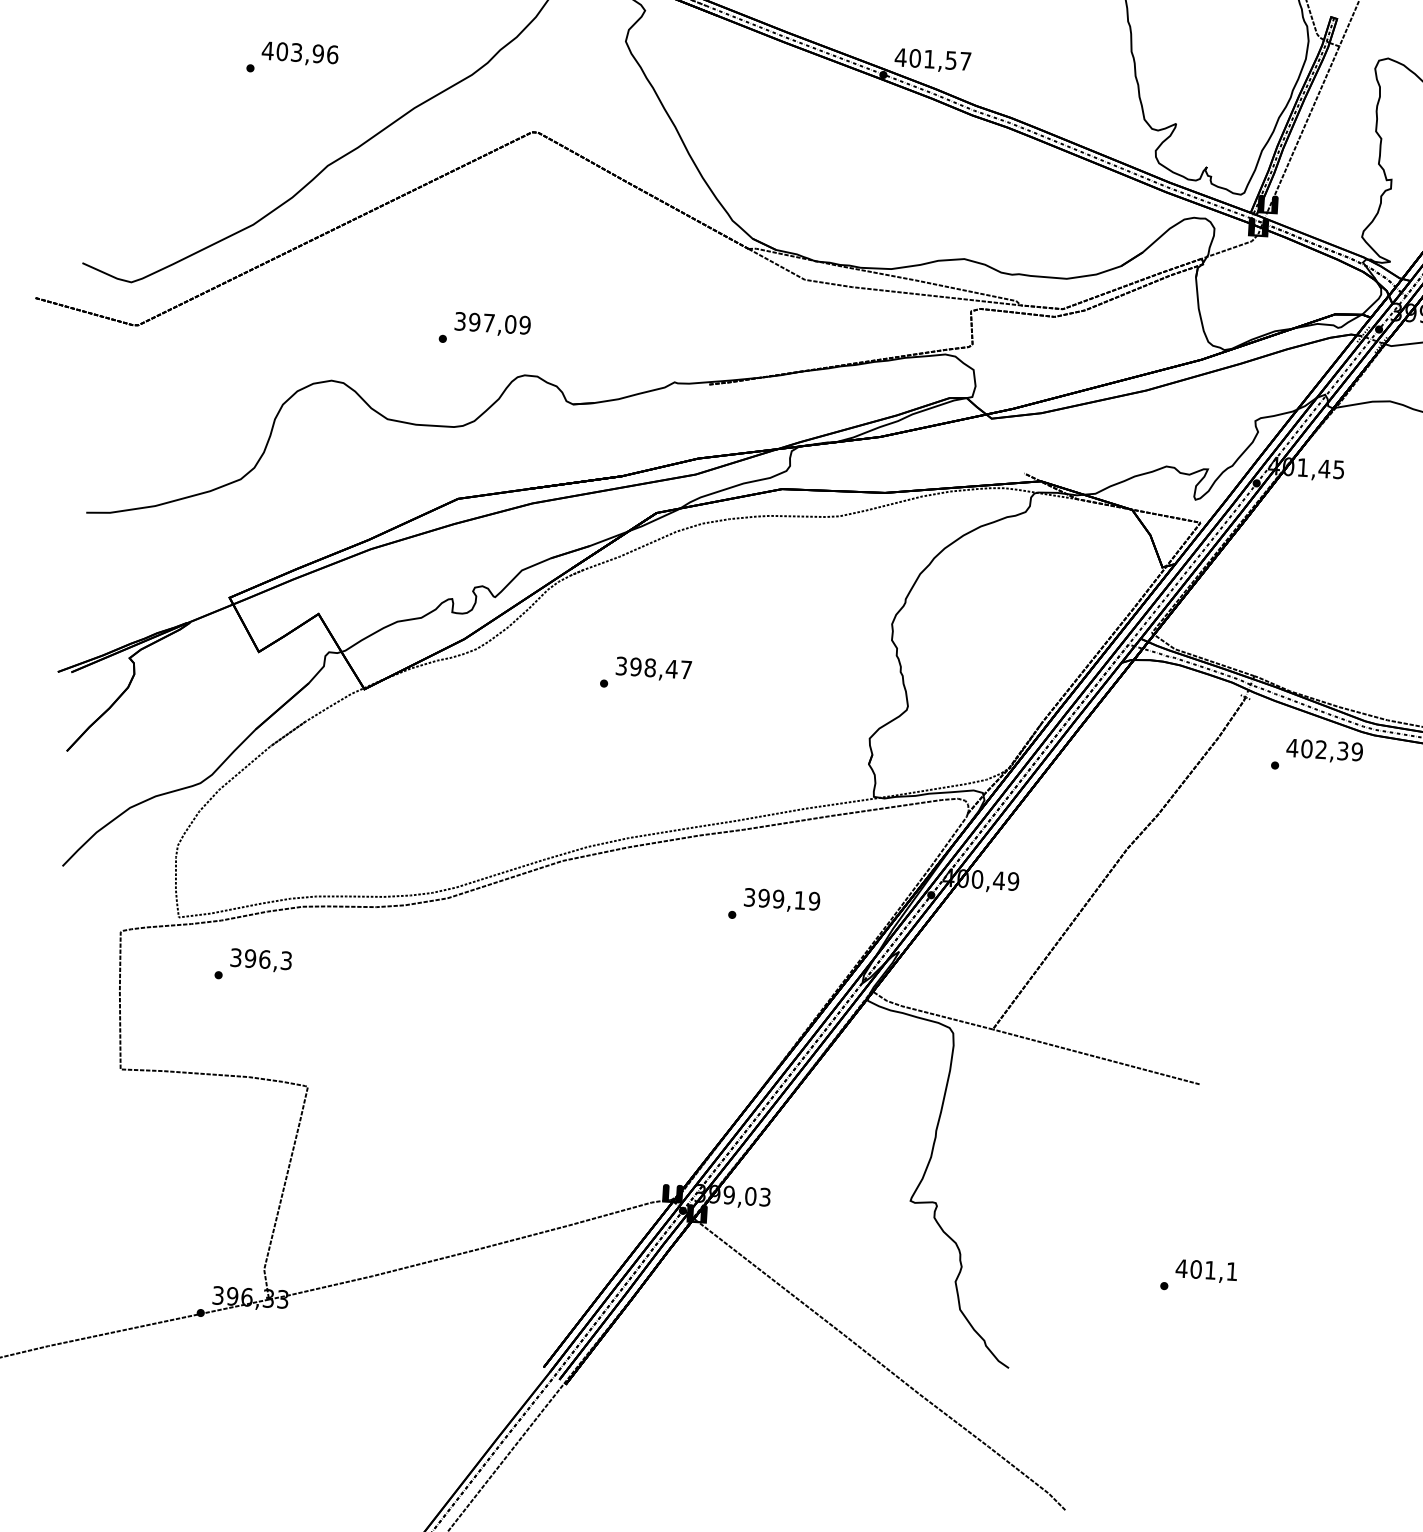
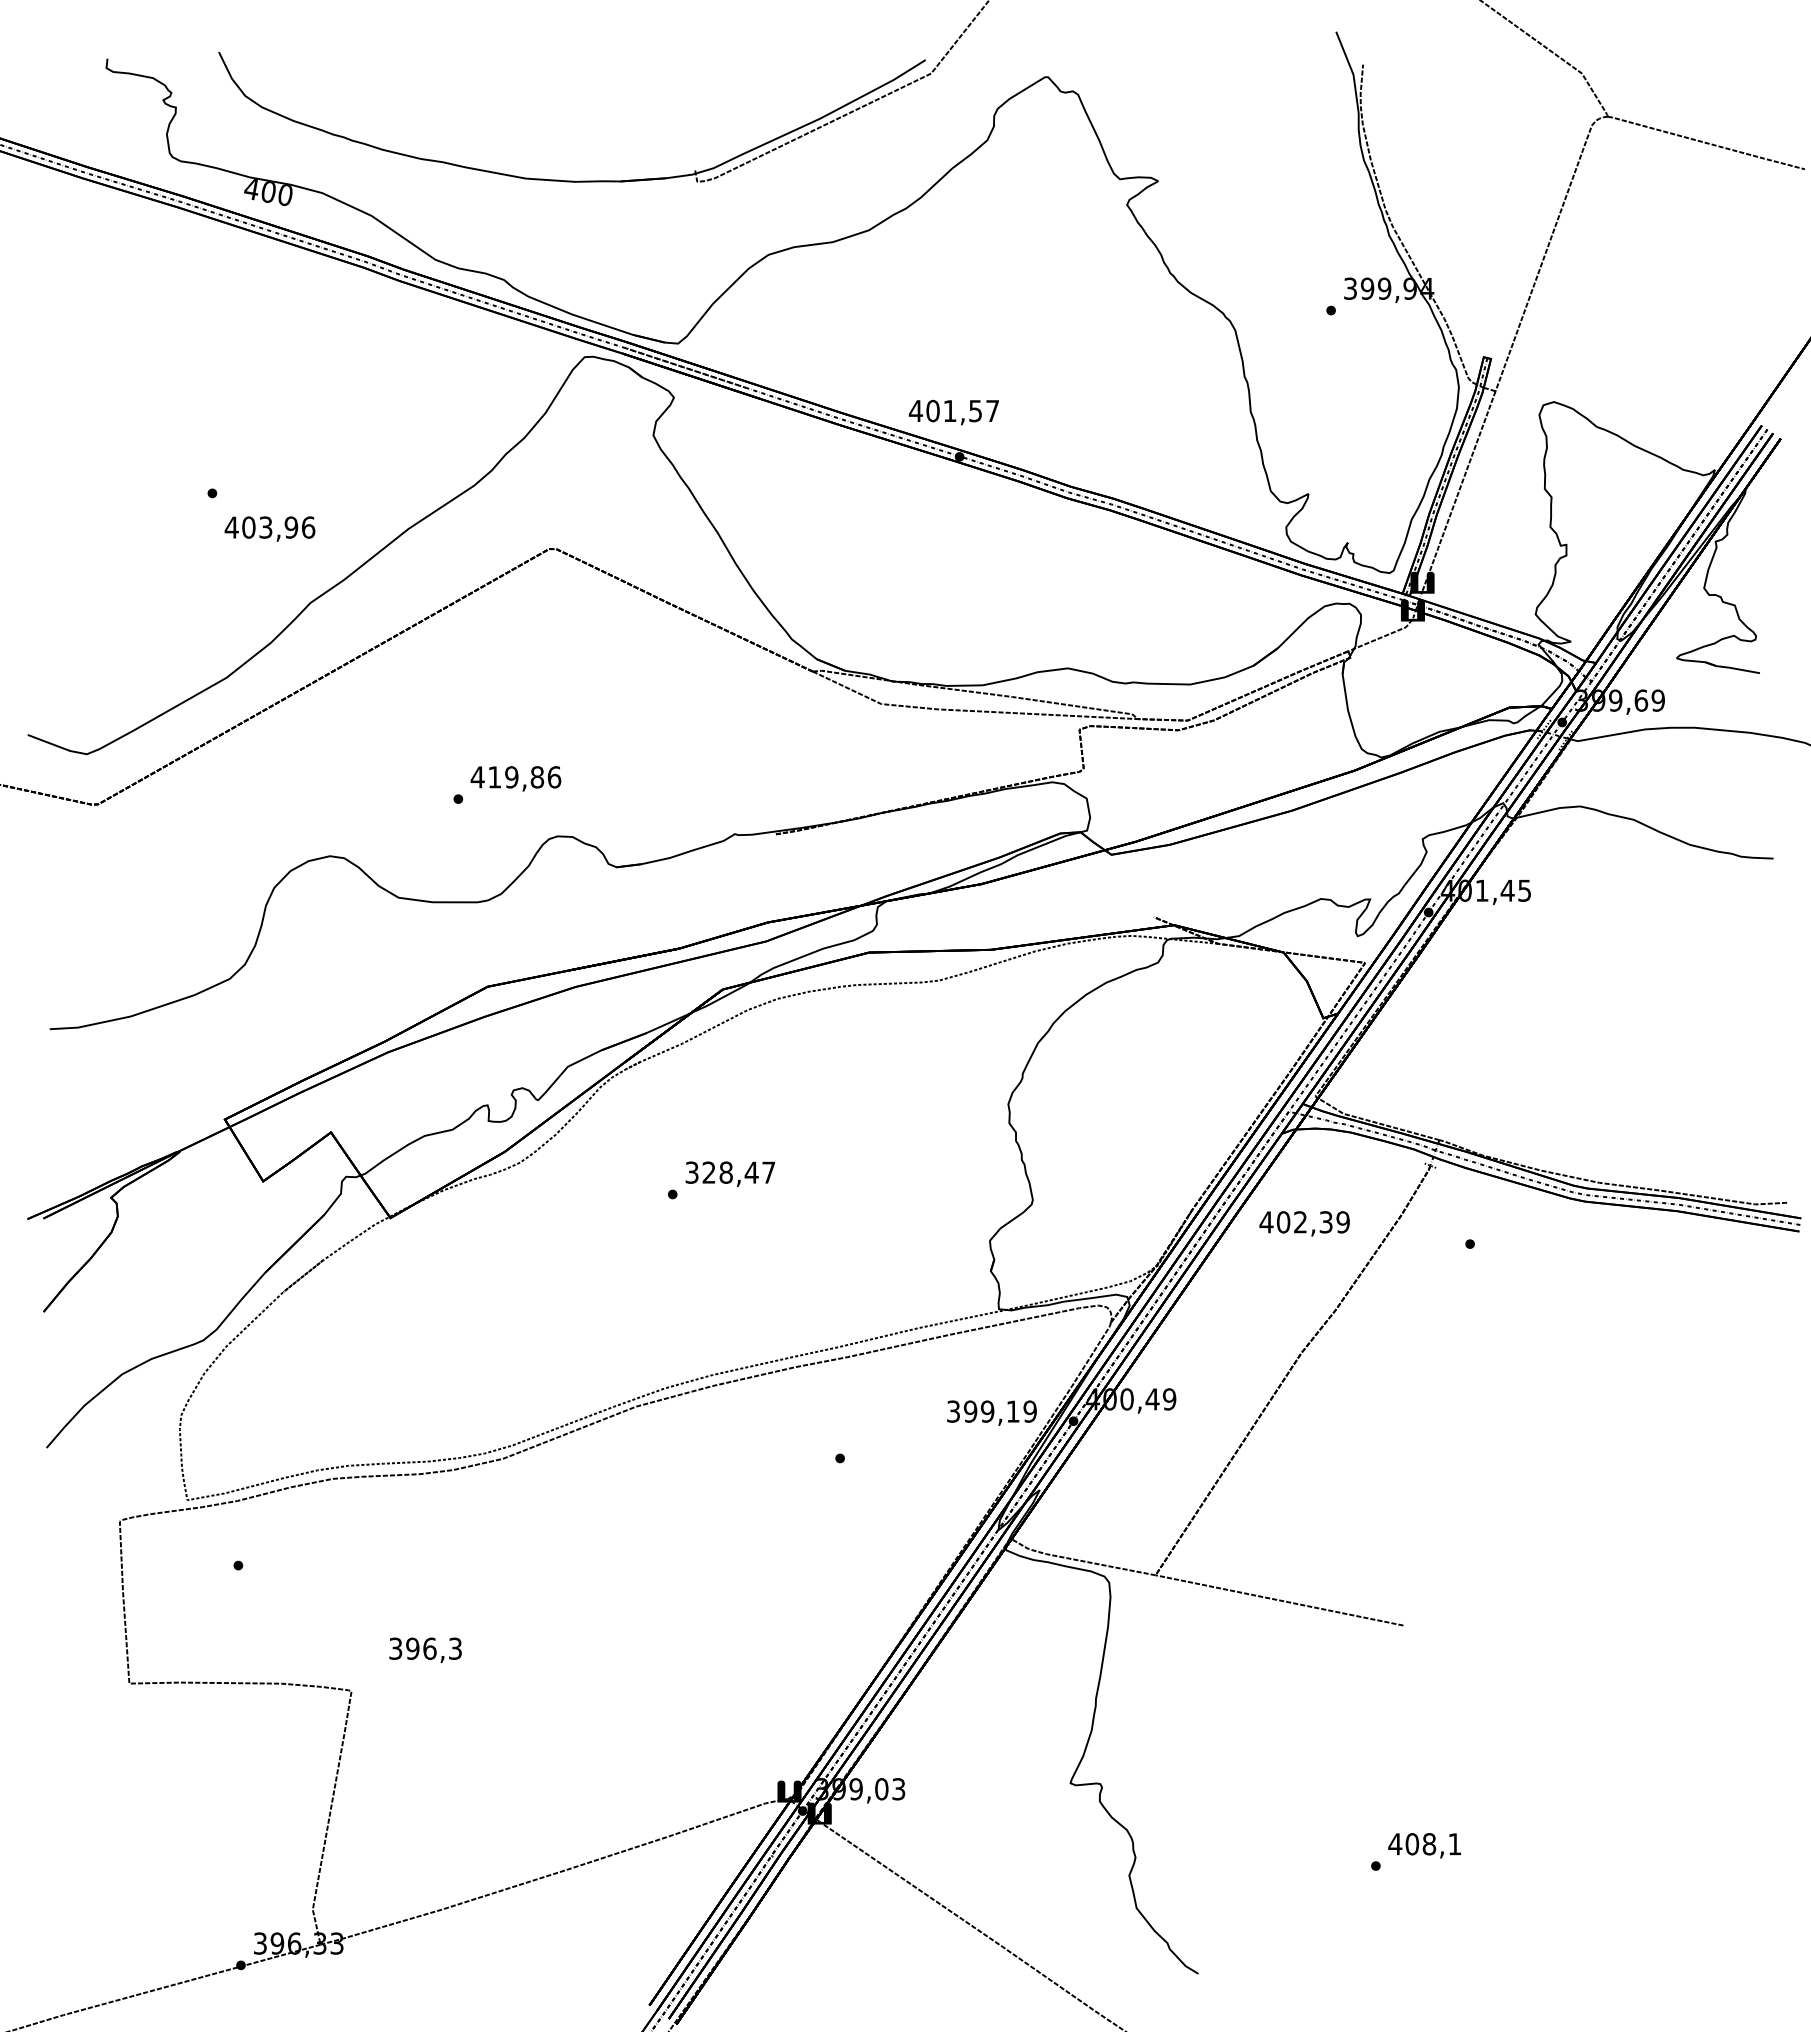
text: (299, 53) -> (269, 528), moved
text: (932, 60) -> (953, 412), moved
text: (492, 323) -> (515, 777), 397,09 -> 419,86
text: (635, 666) -> (708, 1172), 398,47 -> 328,47
text: (1324, 750) -> (1304, 1223), moved
text: (781, 900) -> (991, 1412), moved
text: (261, 959) -> (425, 1649), moved
text: (1210, 1270) -> (1429, 1844), 401,1 -> 408,1

